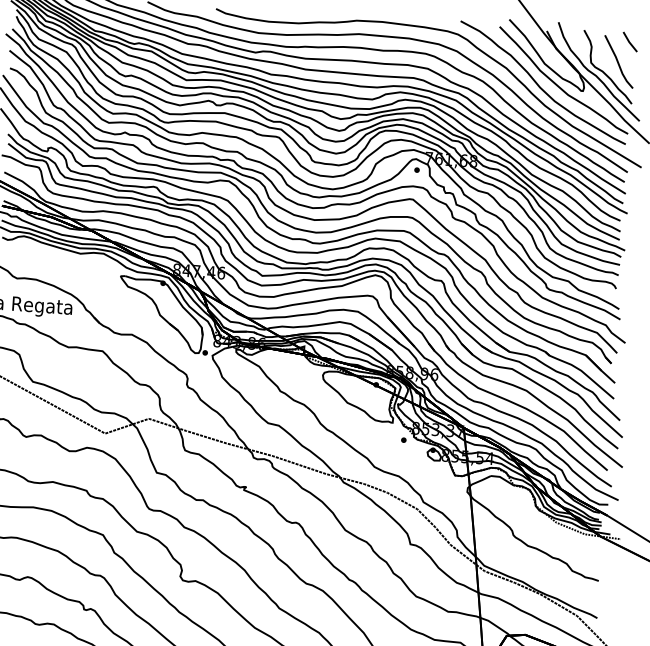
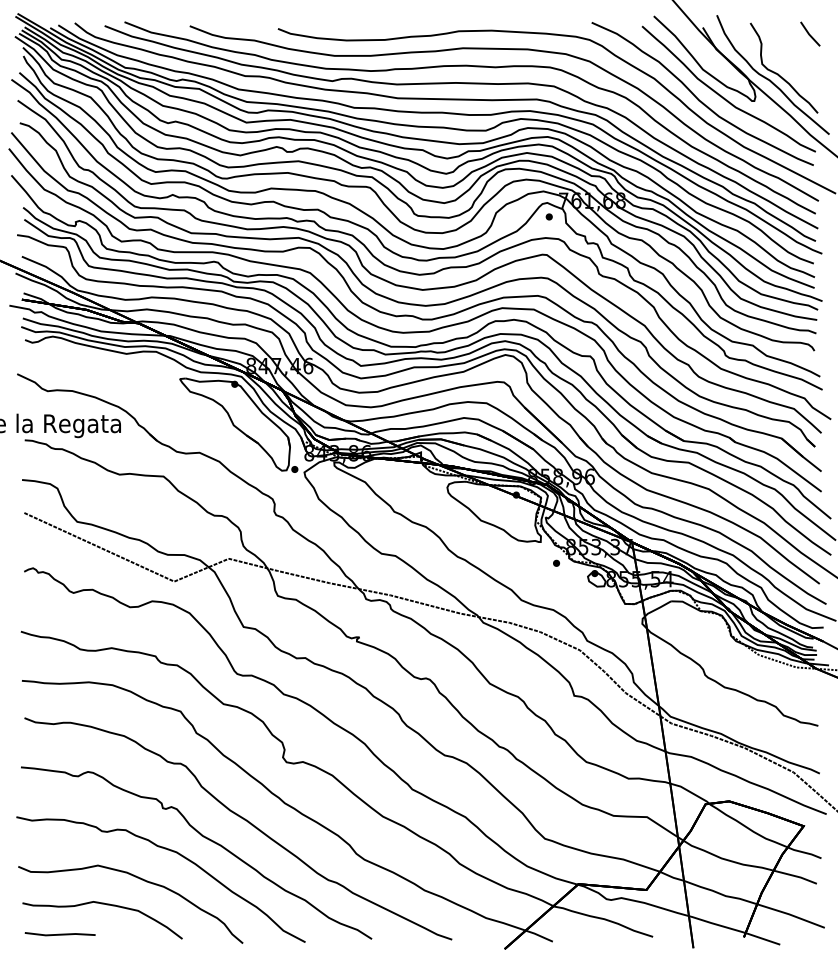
line: (618, 61) -> (797, 60), removed

